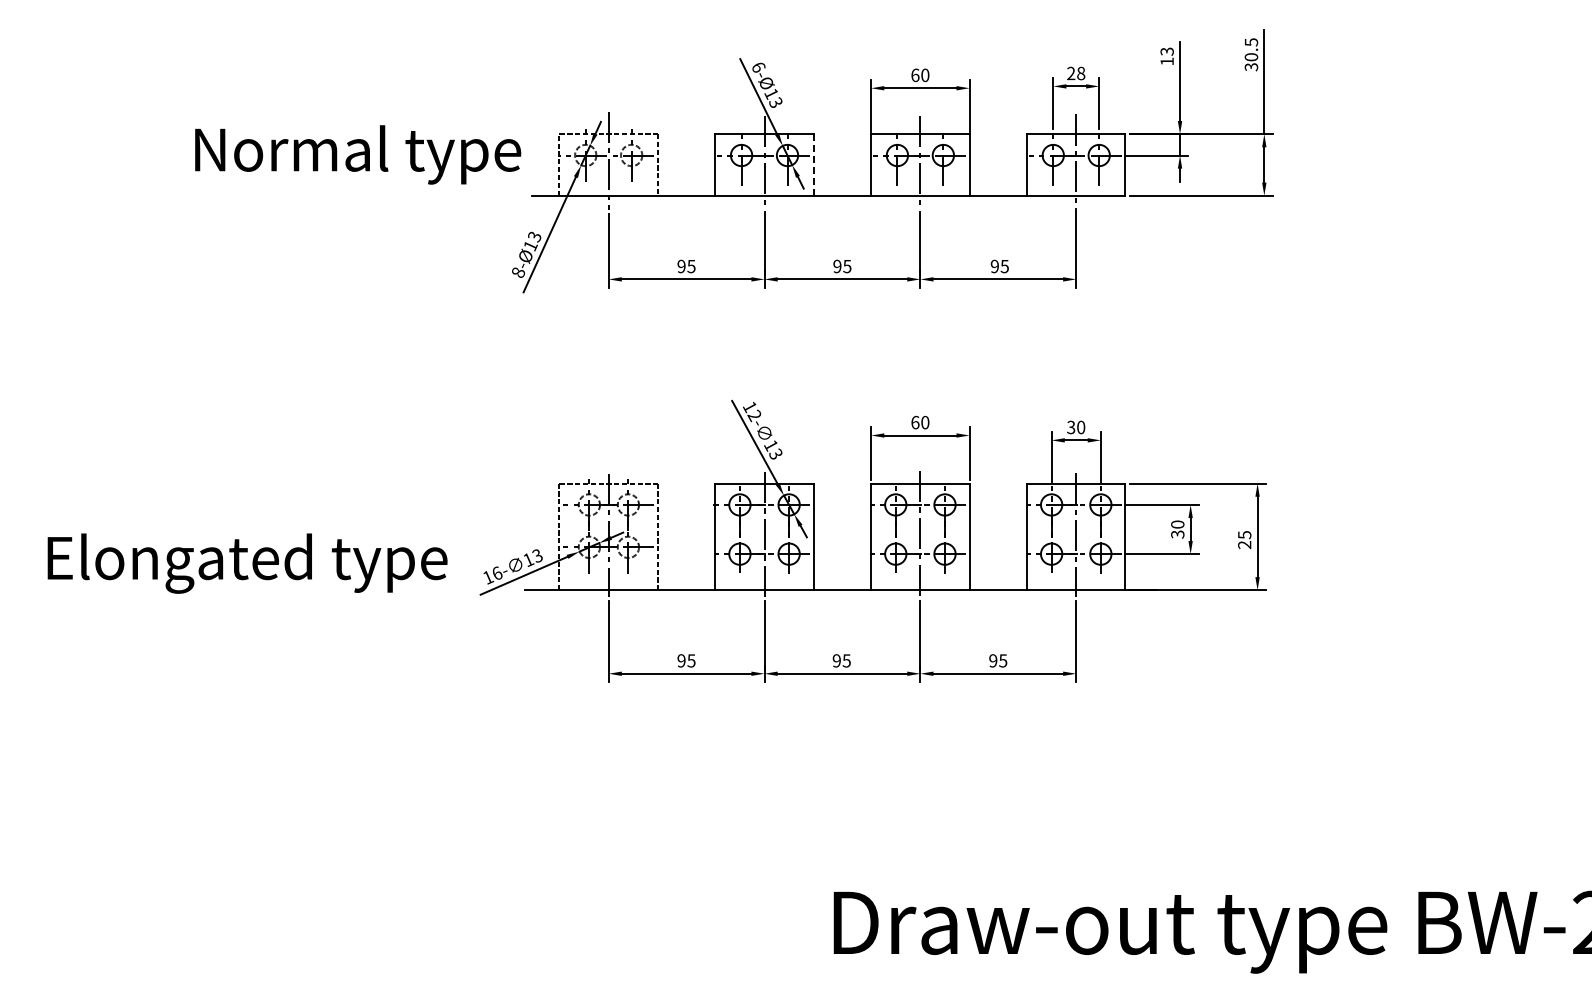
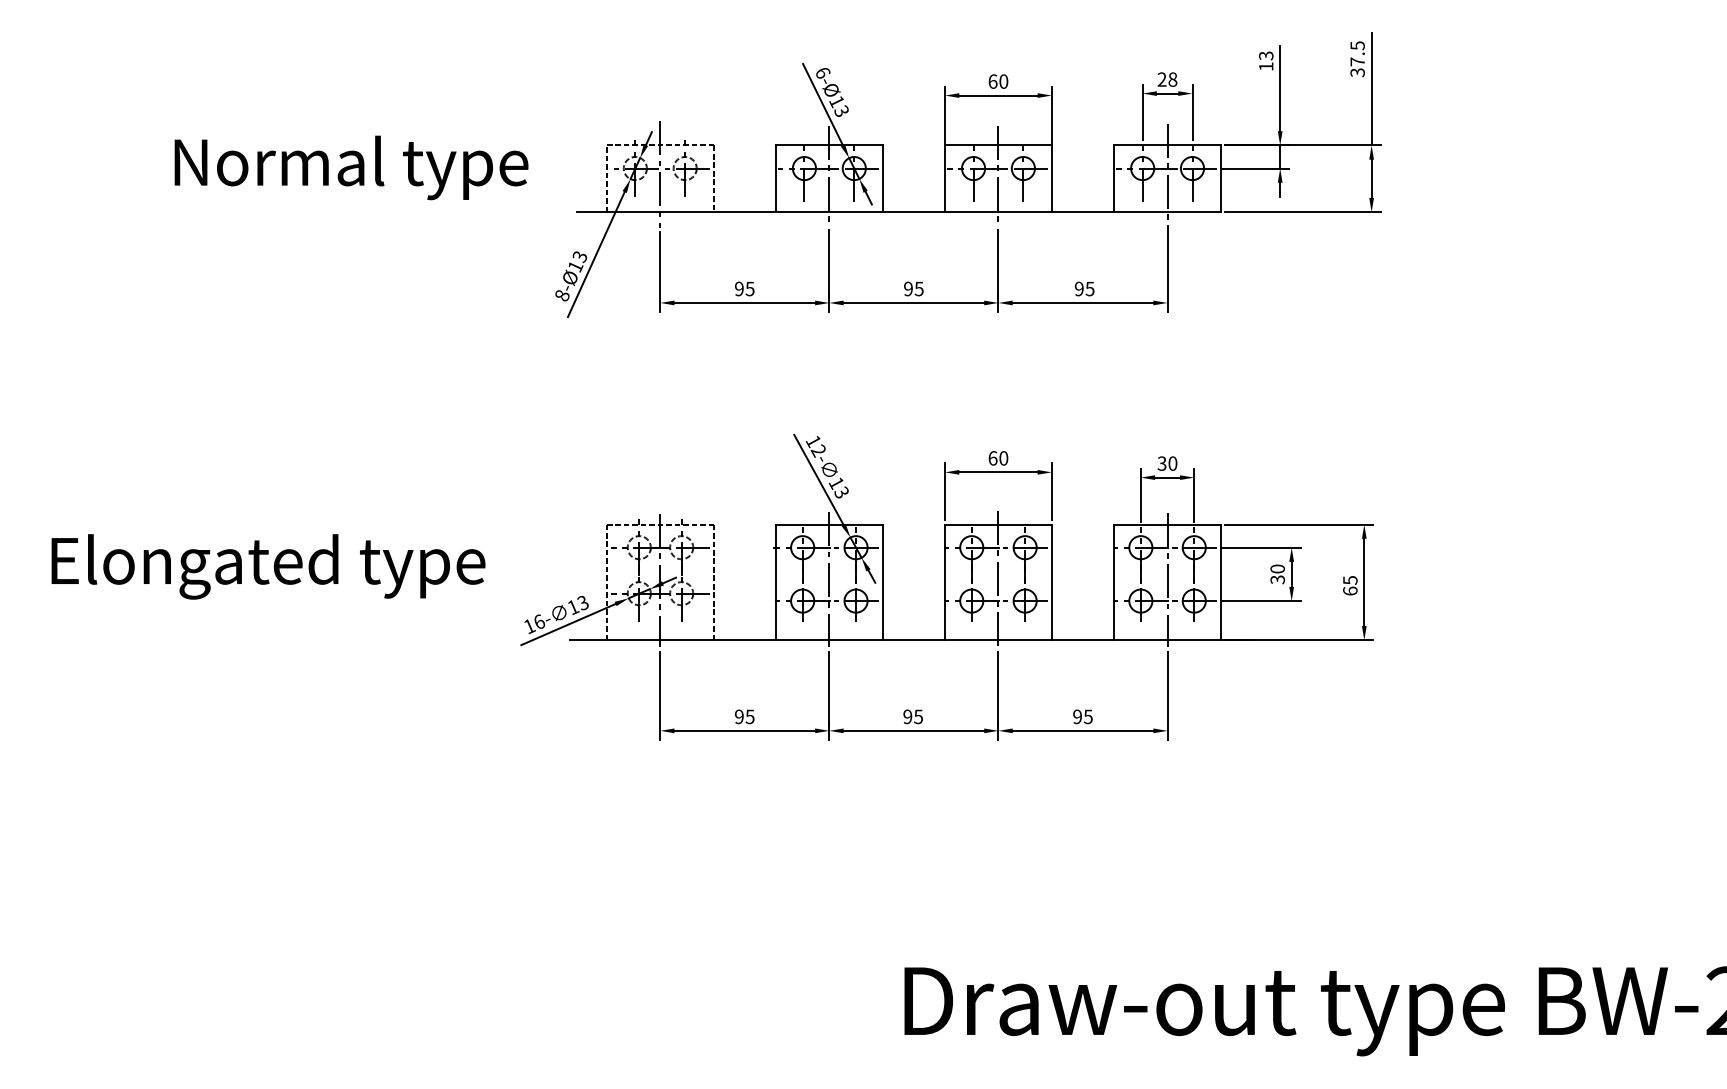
text: (1251, 57) -> (1357, 62), 30.5 -> 37.5
text: (358, 154) -> (351, 167), moved
line: (813, 164) -> (882, 178), dashed -> solid
text: (1244, 544) -> (1350, 590), 25 -> 65
text: (247, 563) -> (268, 566), moved

